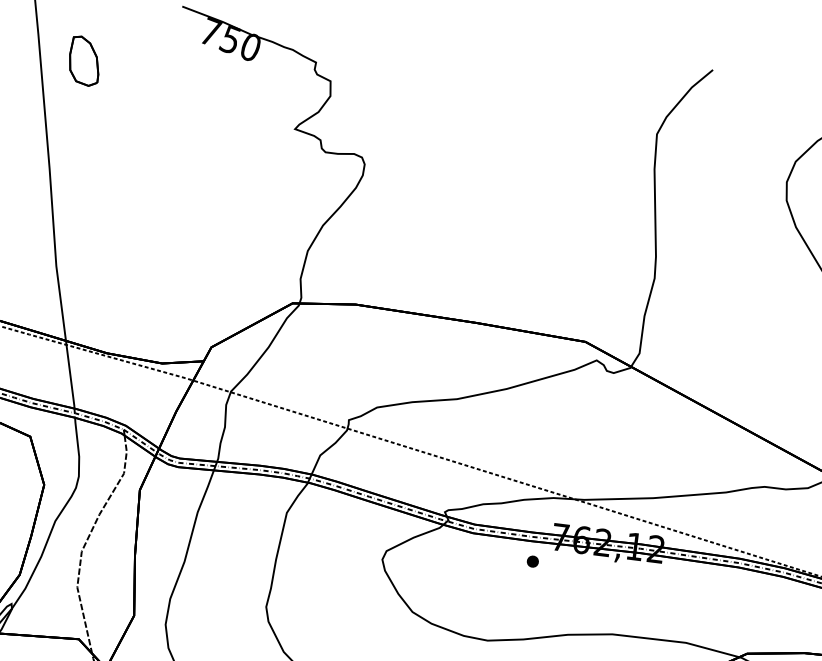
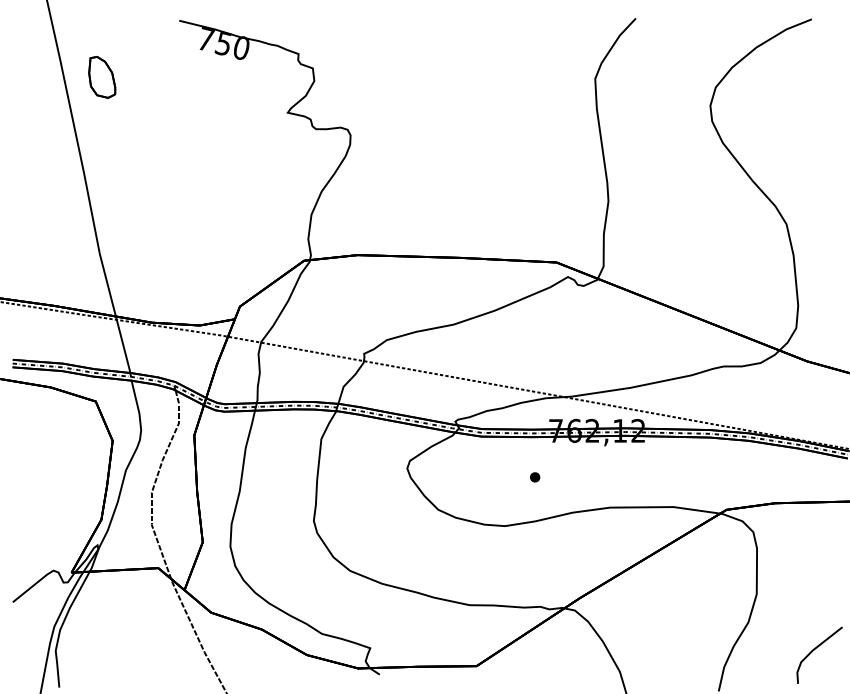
part: (533, 561) -> (535, 477), moved

